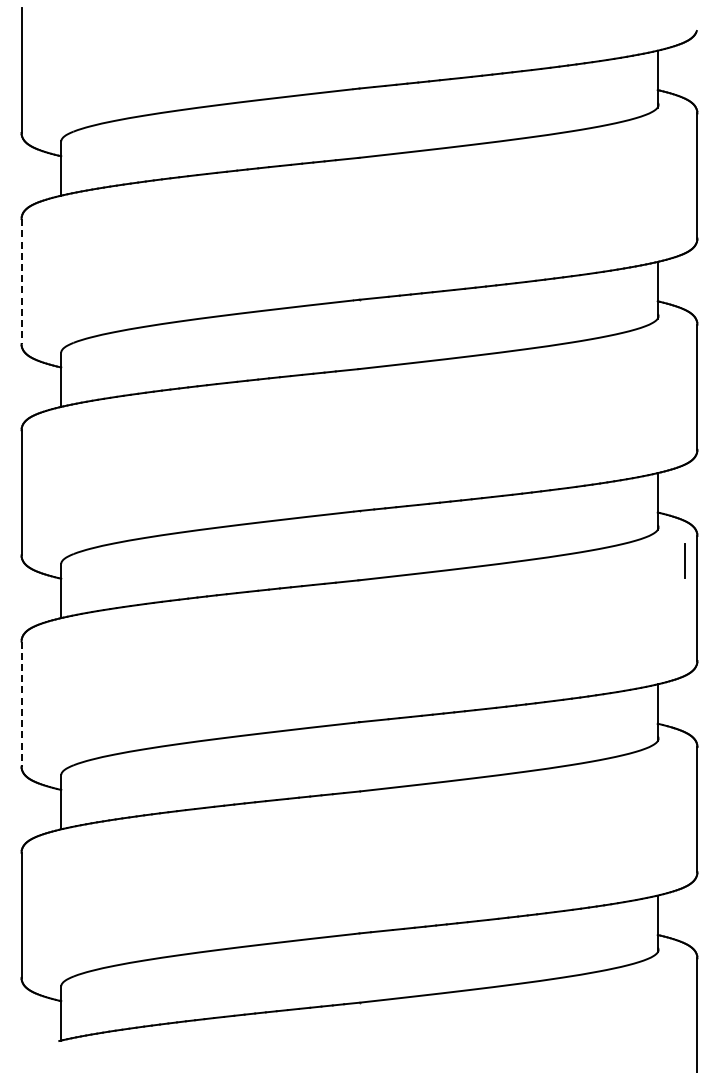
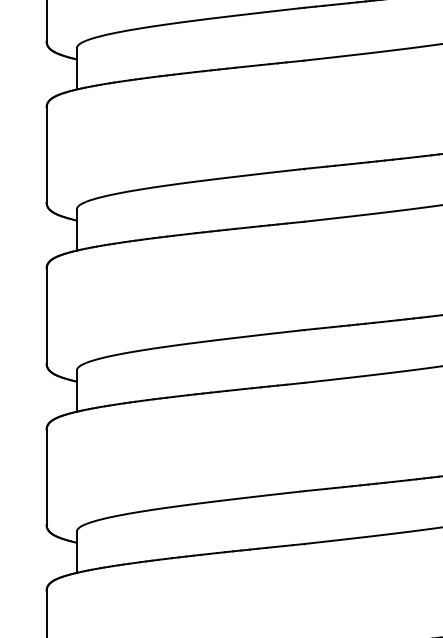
line: (21, 281) -> (46, 154), dashed -> solid
line: (21, 704) -> (46, 477), dashed -> solid

